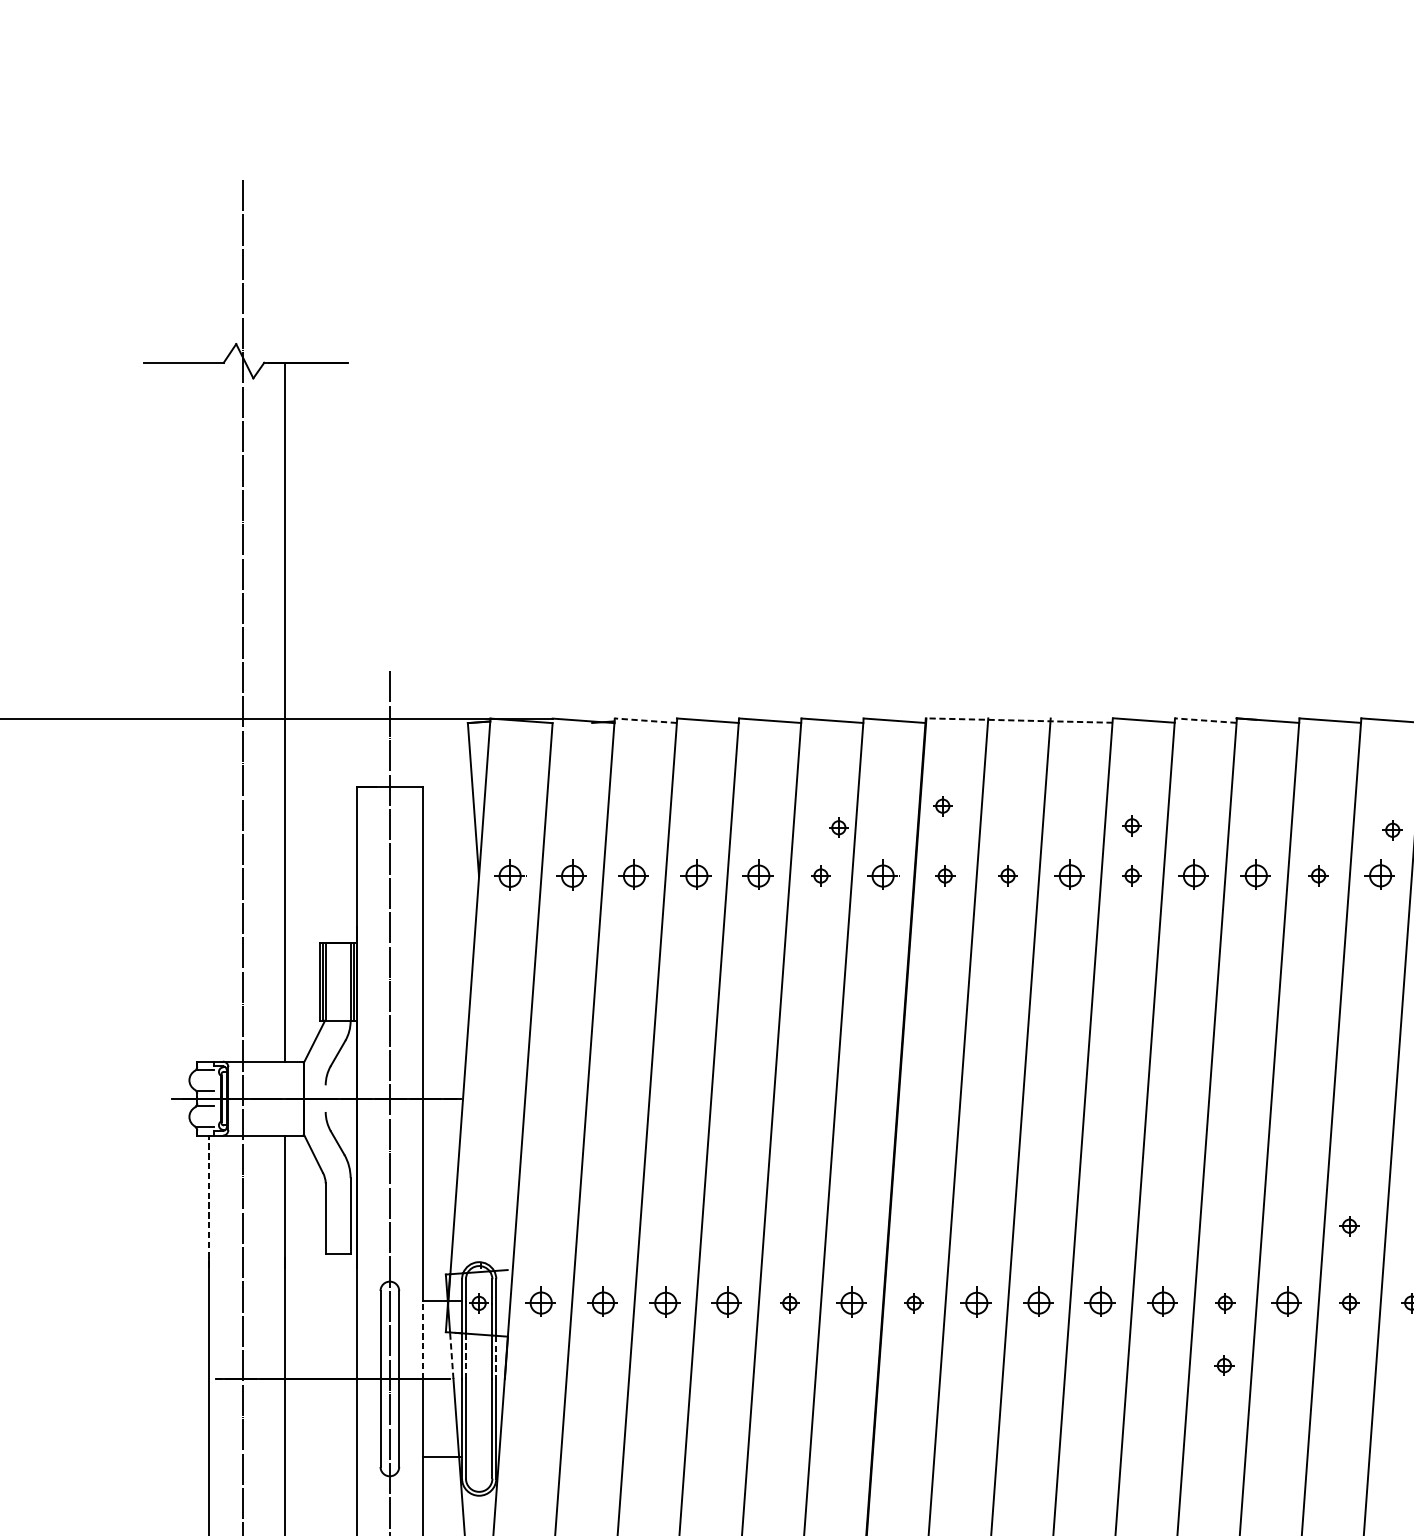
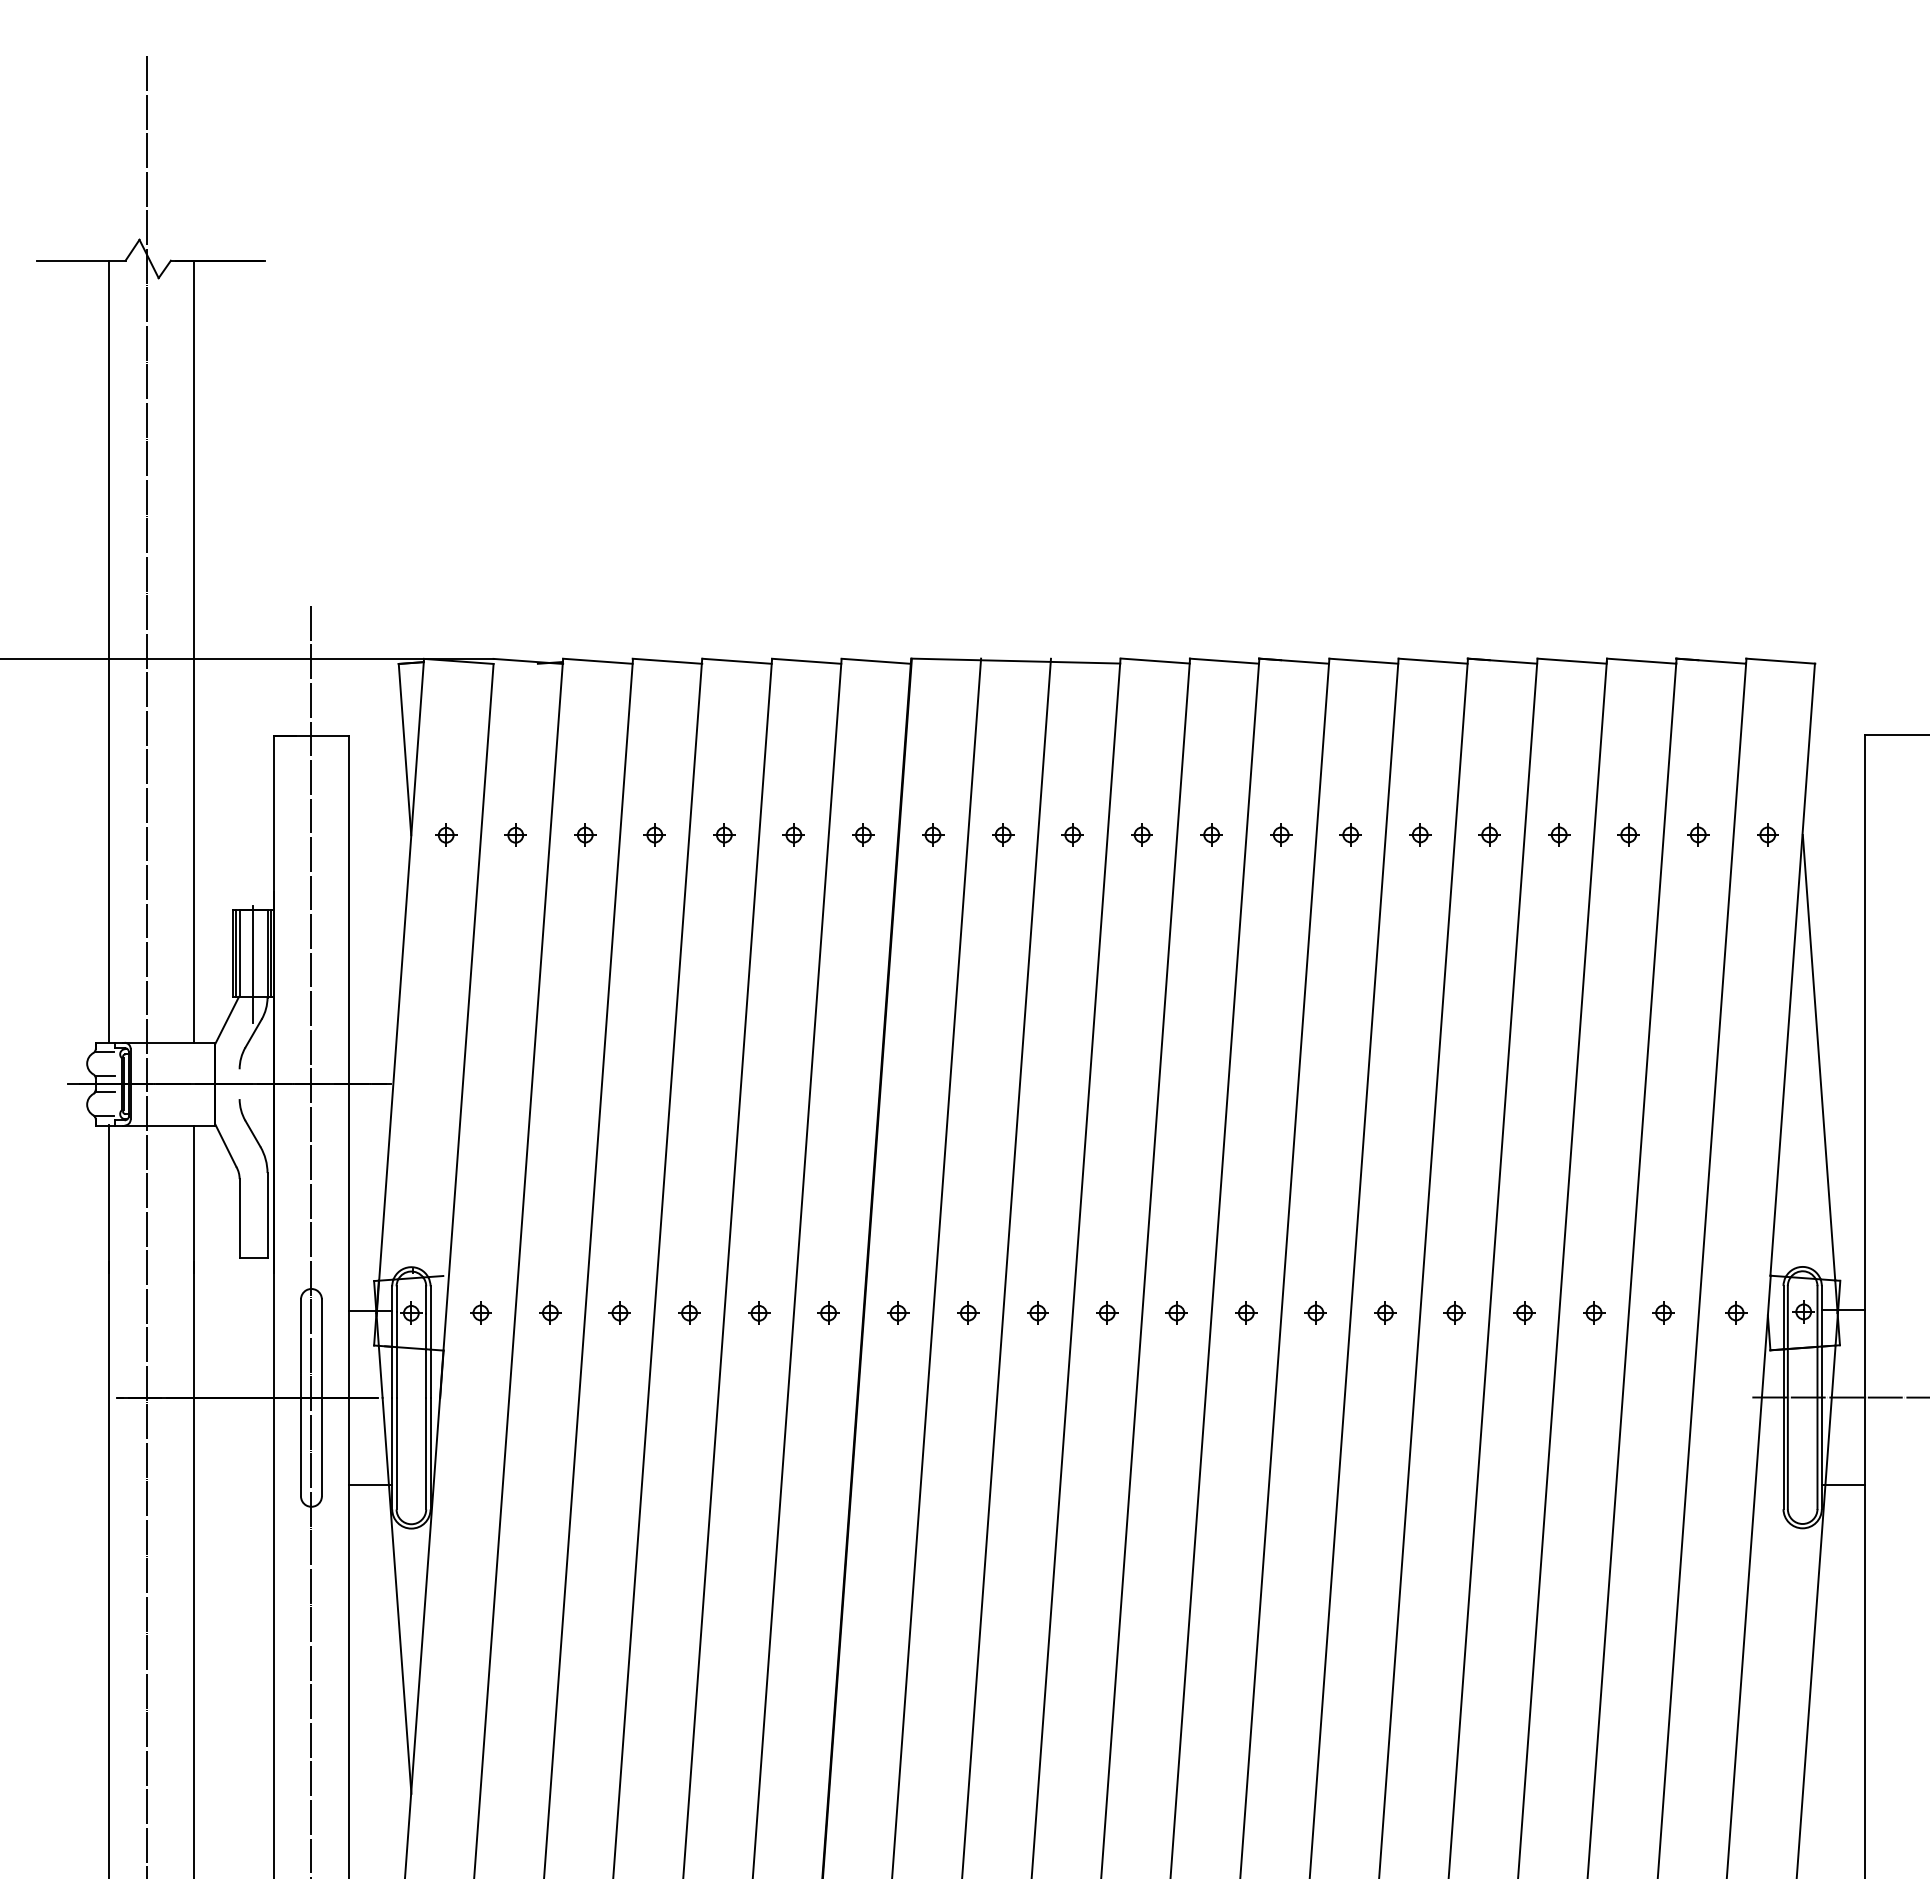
line: (209, 711) -> (109, 650), added
line: (645, 720) -> (597, 661), dashed -> solid
line: (1019, 720) -> (1015, 661), dashed -> solid
line: (1205, 720) -> (1224, 661), dashed -> solid
part: (943, 805) -> (930, 756), removed
part: (1131, 825) -> (1141, 778), removed
part: (838, 827) -> (813, 780), removed
part: (1392, 829) -> (1433, 783), removed
part: (510, 875) -> (446, 834), size x0.62
part: (572, 875) -> (515, 834), size x0.62
part: (634, 875) -> (585, 834), size x0.62
part: (696, 875) -> (654, 834), size x0.62
part: (758, 875) -> (724, 834), size x0.62
part: (883, 875) -> (863, 834), size x0.62
part: (1069, 875) -> (1072, 834), size x0.62
part: (1194, 875) -> (1211, 834), size x0.62
part: (1256, 875) -> (1281, 834), size x0.62
part: (1380, 875) -> (1420, 834), size x0.62
line: (337, 991) -> (252, 964), added
line: (209, 1200) -> (109, 1198), dashed -> solid
part: (1349, 1225) -> (1385, 1226), removed
part: (540, 1302) -> (480, 1312), size x0.62
part: (603, 1302) -> (550, 1312), size x0.62
part: (665, 1302) -> (619, 1312), size x0.62
part: (727, 1302) -> (689, 1312), size x0.62
part: (851, 1302) -> (828, 1312), size x0.62
part: (977, 1302) -> (968, 1312), size x0.62
part: (1038, 1302) -> (1037, 1312), size x0.62
part: (1101, 1302) -> (1107, 1312), size x0.62
part: (1162, 1302) -> (1176, 1312), size x0.62
part: (1287, 1302) -> (1315, 1312), size x0.62
line: (422, 1340) -> (348, 1354), dashed -> solid
line: (451, 1355) -> (380, 1371), dashed -> solid
line: (465, 1357) -> (396, 1373), dashed -> solid
line: (496, 1358) -> (430, 1374), dashed -> solid
part: (1224, 1365) -> (1245, 1382), removed

